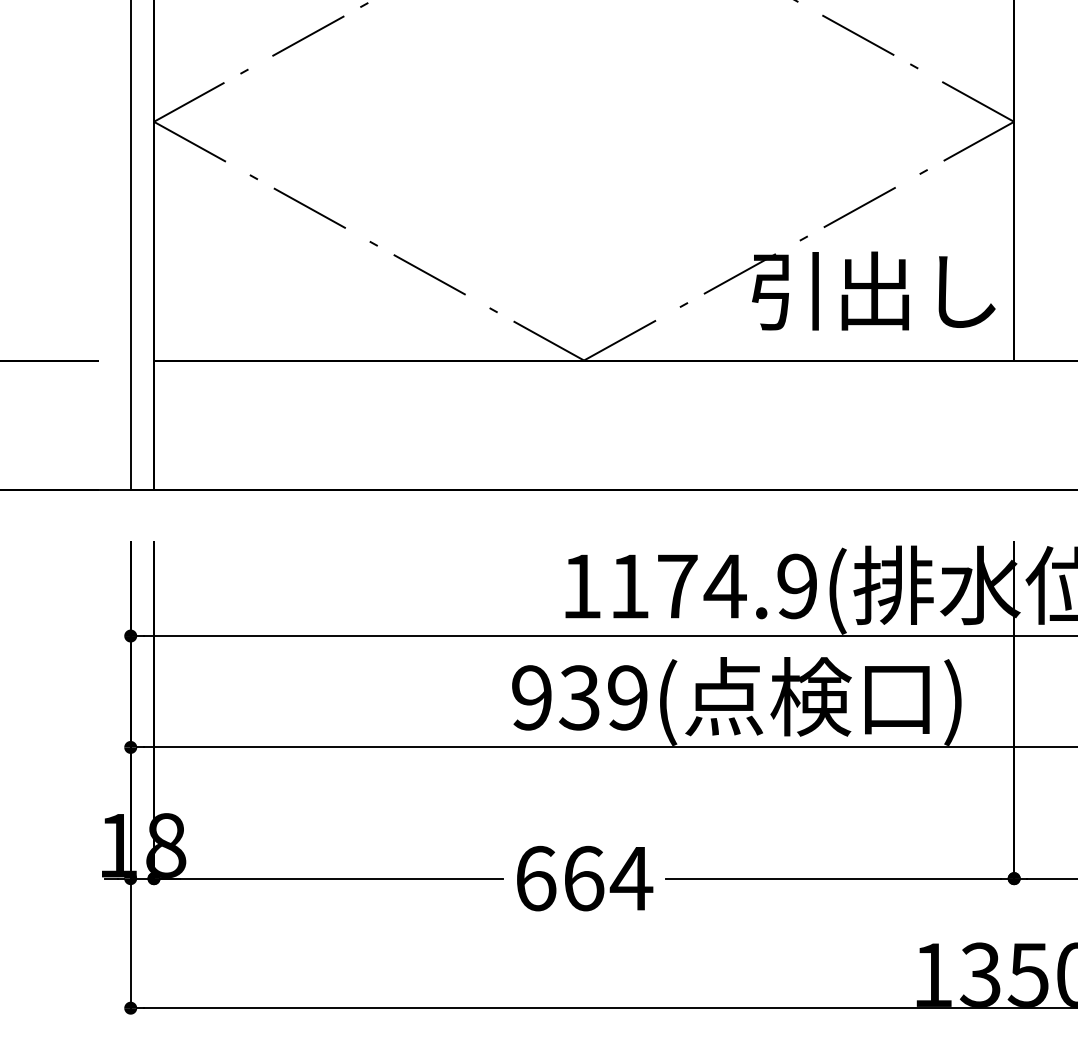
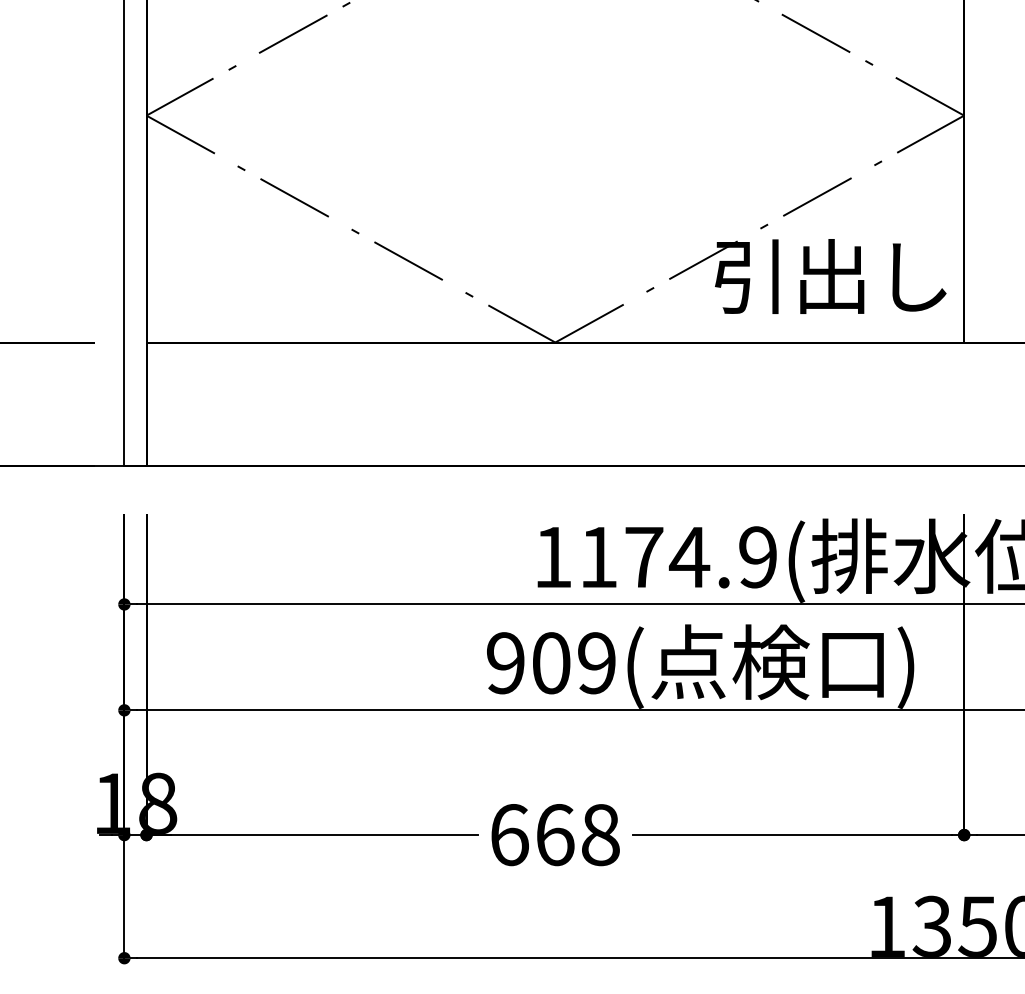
text: (579, 697) -> (550, 662), 939( -> 909(
text: (631, 878) -> (600, 834), 664 -> 668

